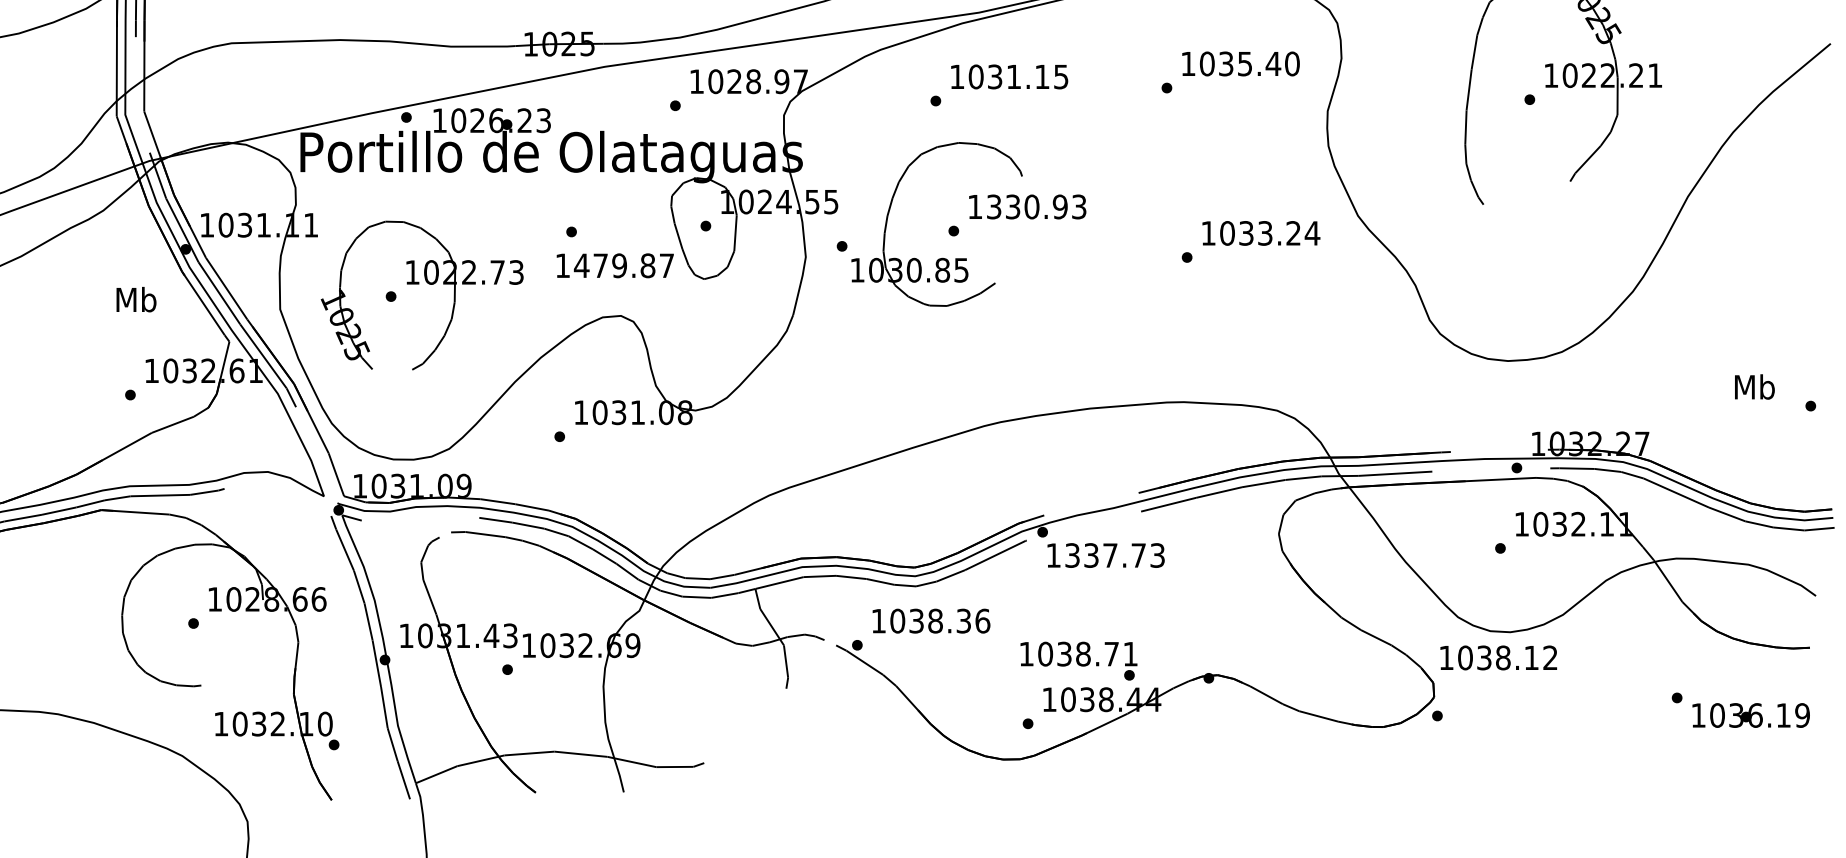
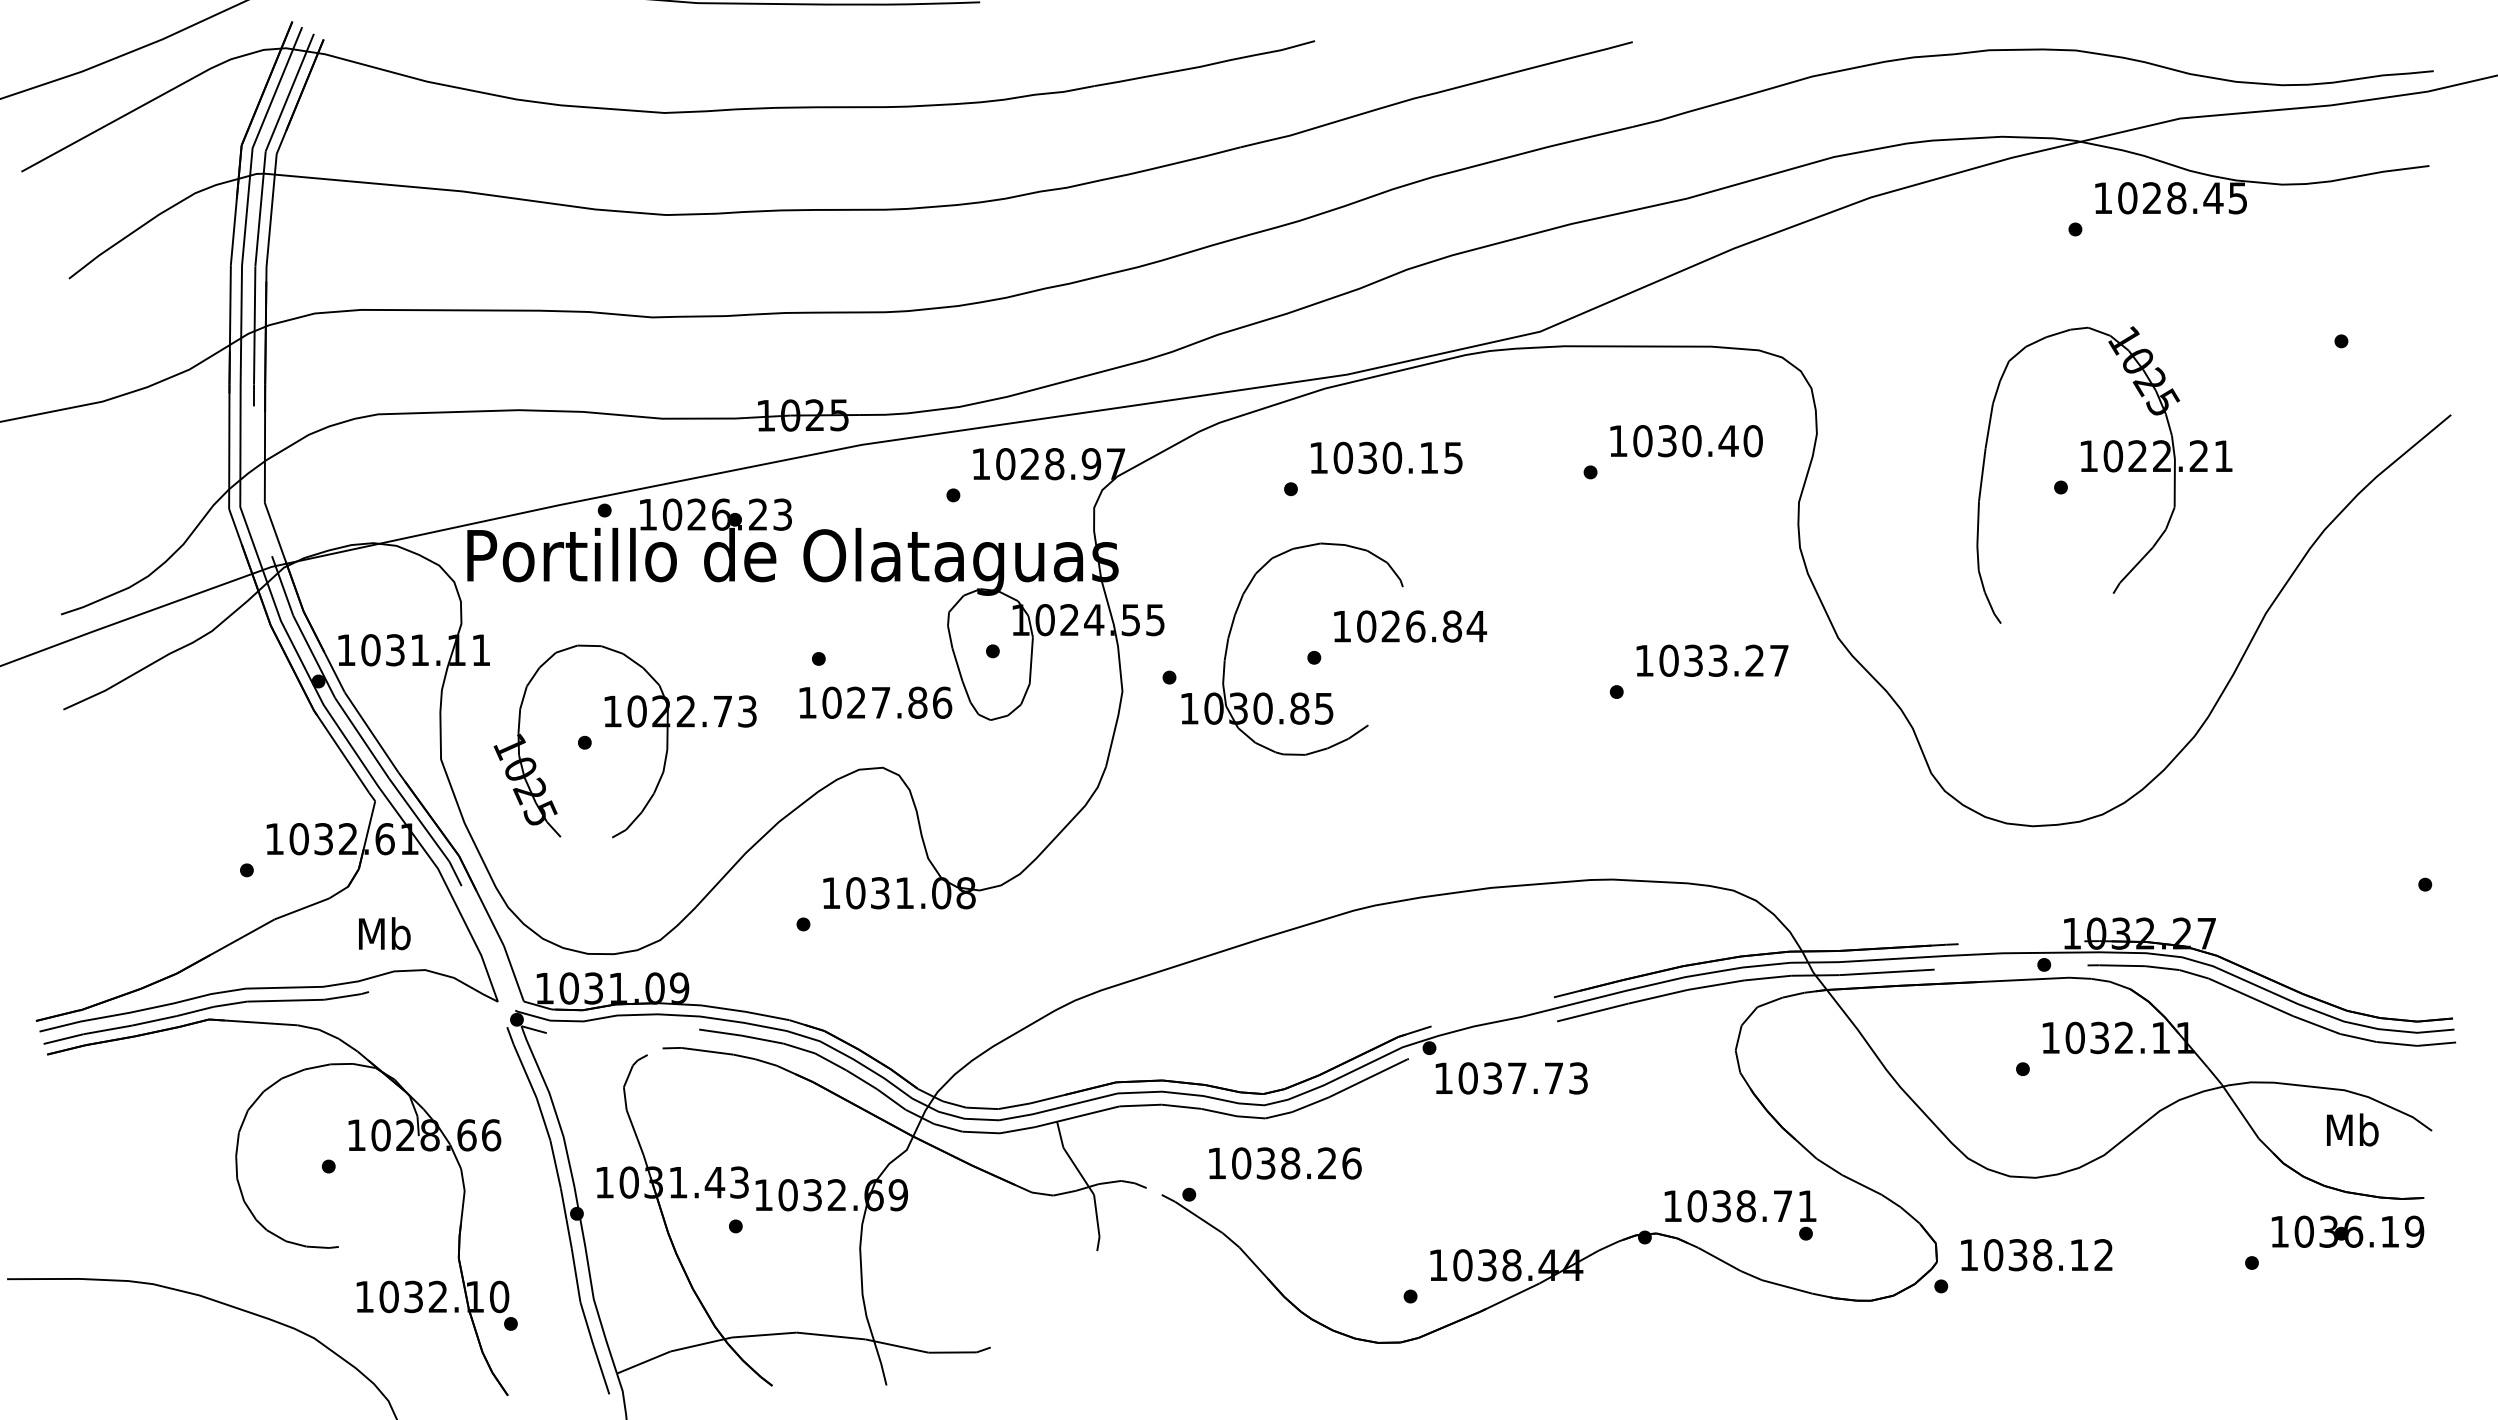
text: (1244, 64) -> (1691, 441), 1035.40 -> 1030.40
text: (1014, 76) -> (1392, 457), 1031.15 -> 1030.15
text: (1037, 206) -> (1422, 626), 1330.93 -> 1026.84
text: (1312, 233) -> (1779, 660), 1033.24 -> 1033.27
text: (623, 265) -> (886, 702), 1479.87 -> 1027.86
text: (136, 299) -> (384, 933), moved
text: (1754, 386) -> (2352, 1129), moved
text: (1071, 555) -> (1467, 1078), 1337.73 -> 1037.73
text: (963, 621) -> (1327, 1163), 1038.36 -> 1038.26
text: (1498, 658) -> (2036, 1255), moved
text: (1078, 661) -> (1740, 1215), moved
text: (1750, 715) -> (2347, 1231), moved

